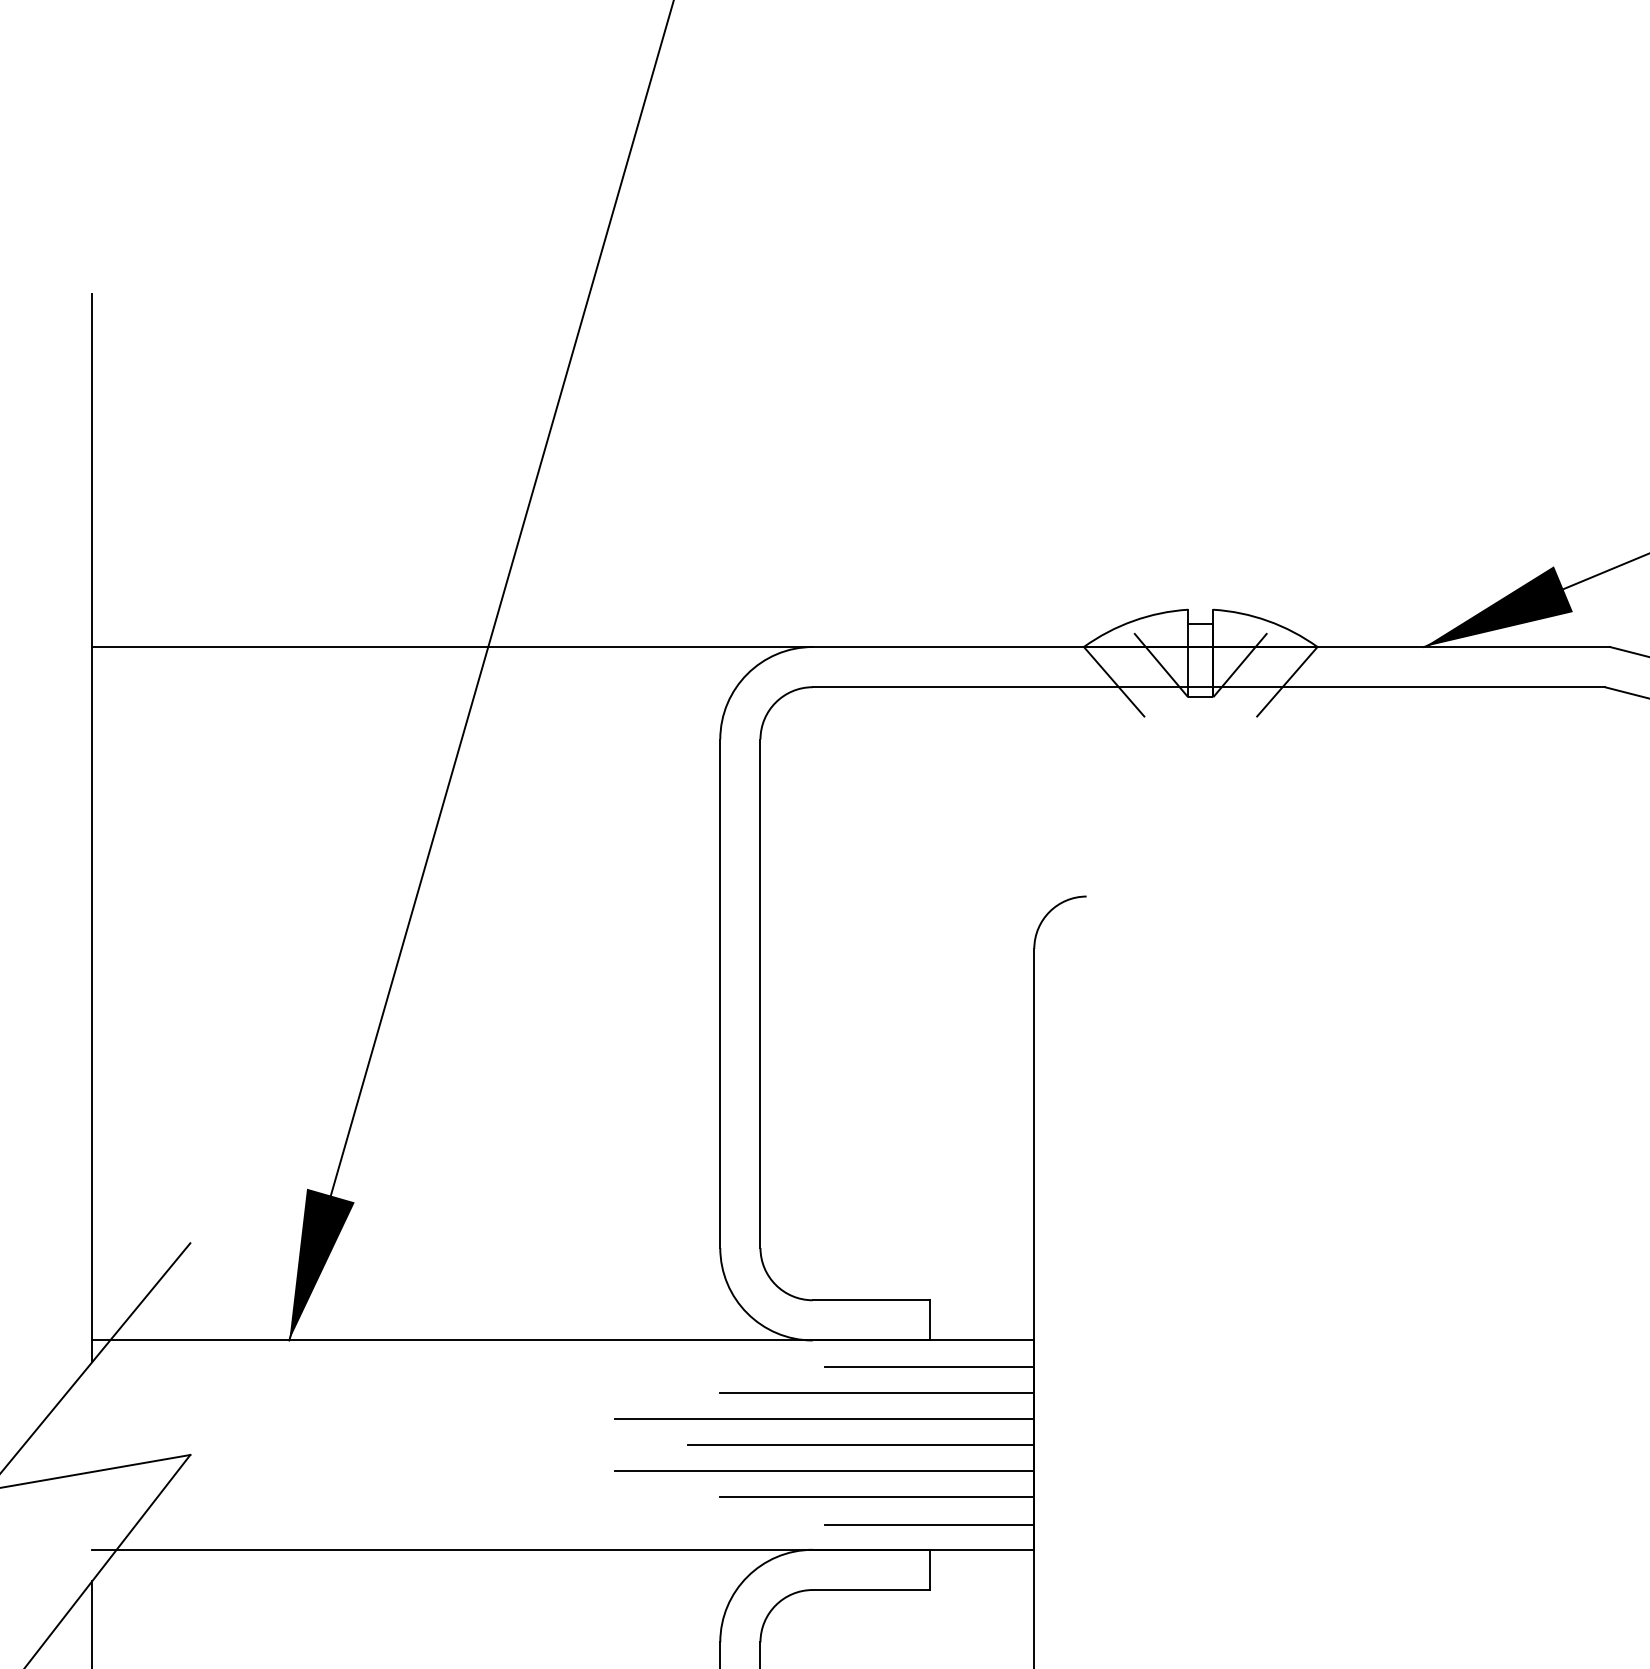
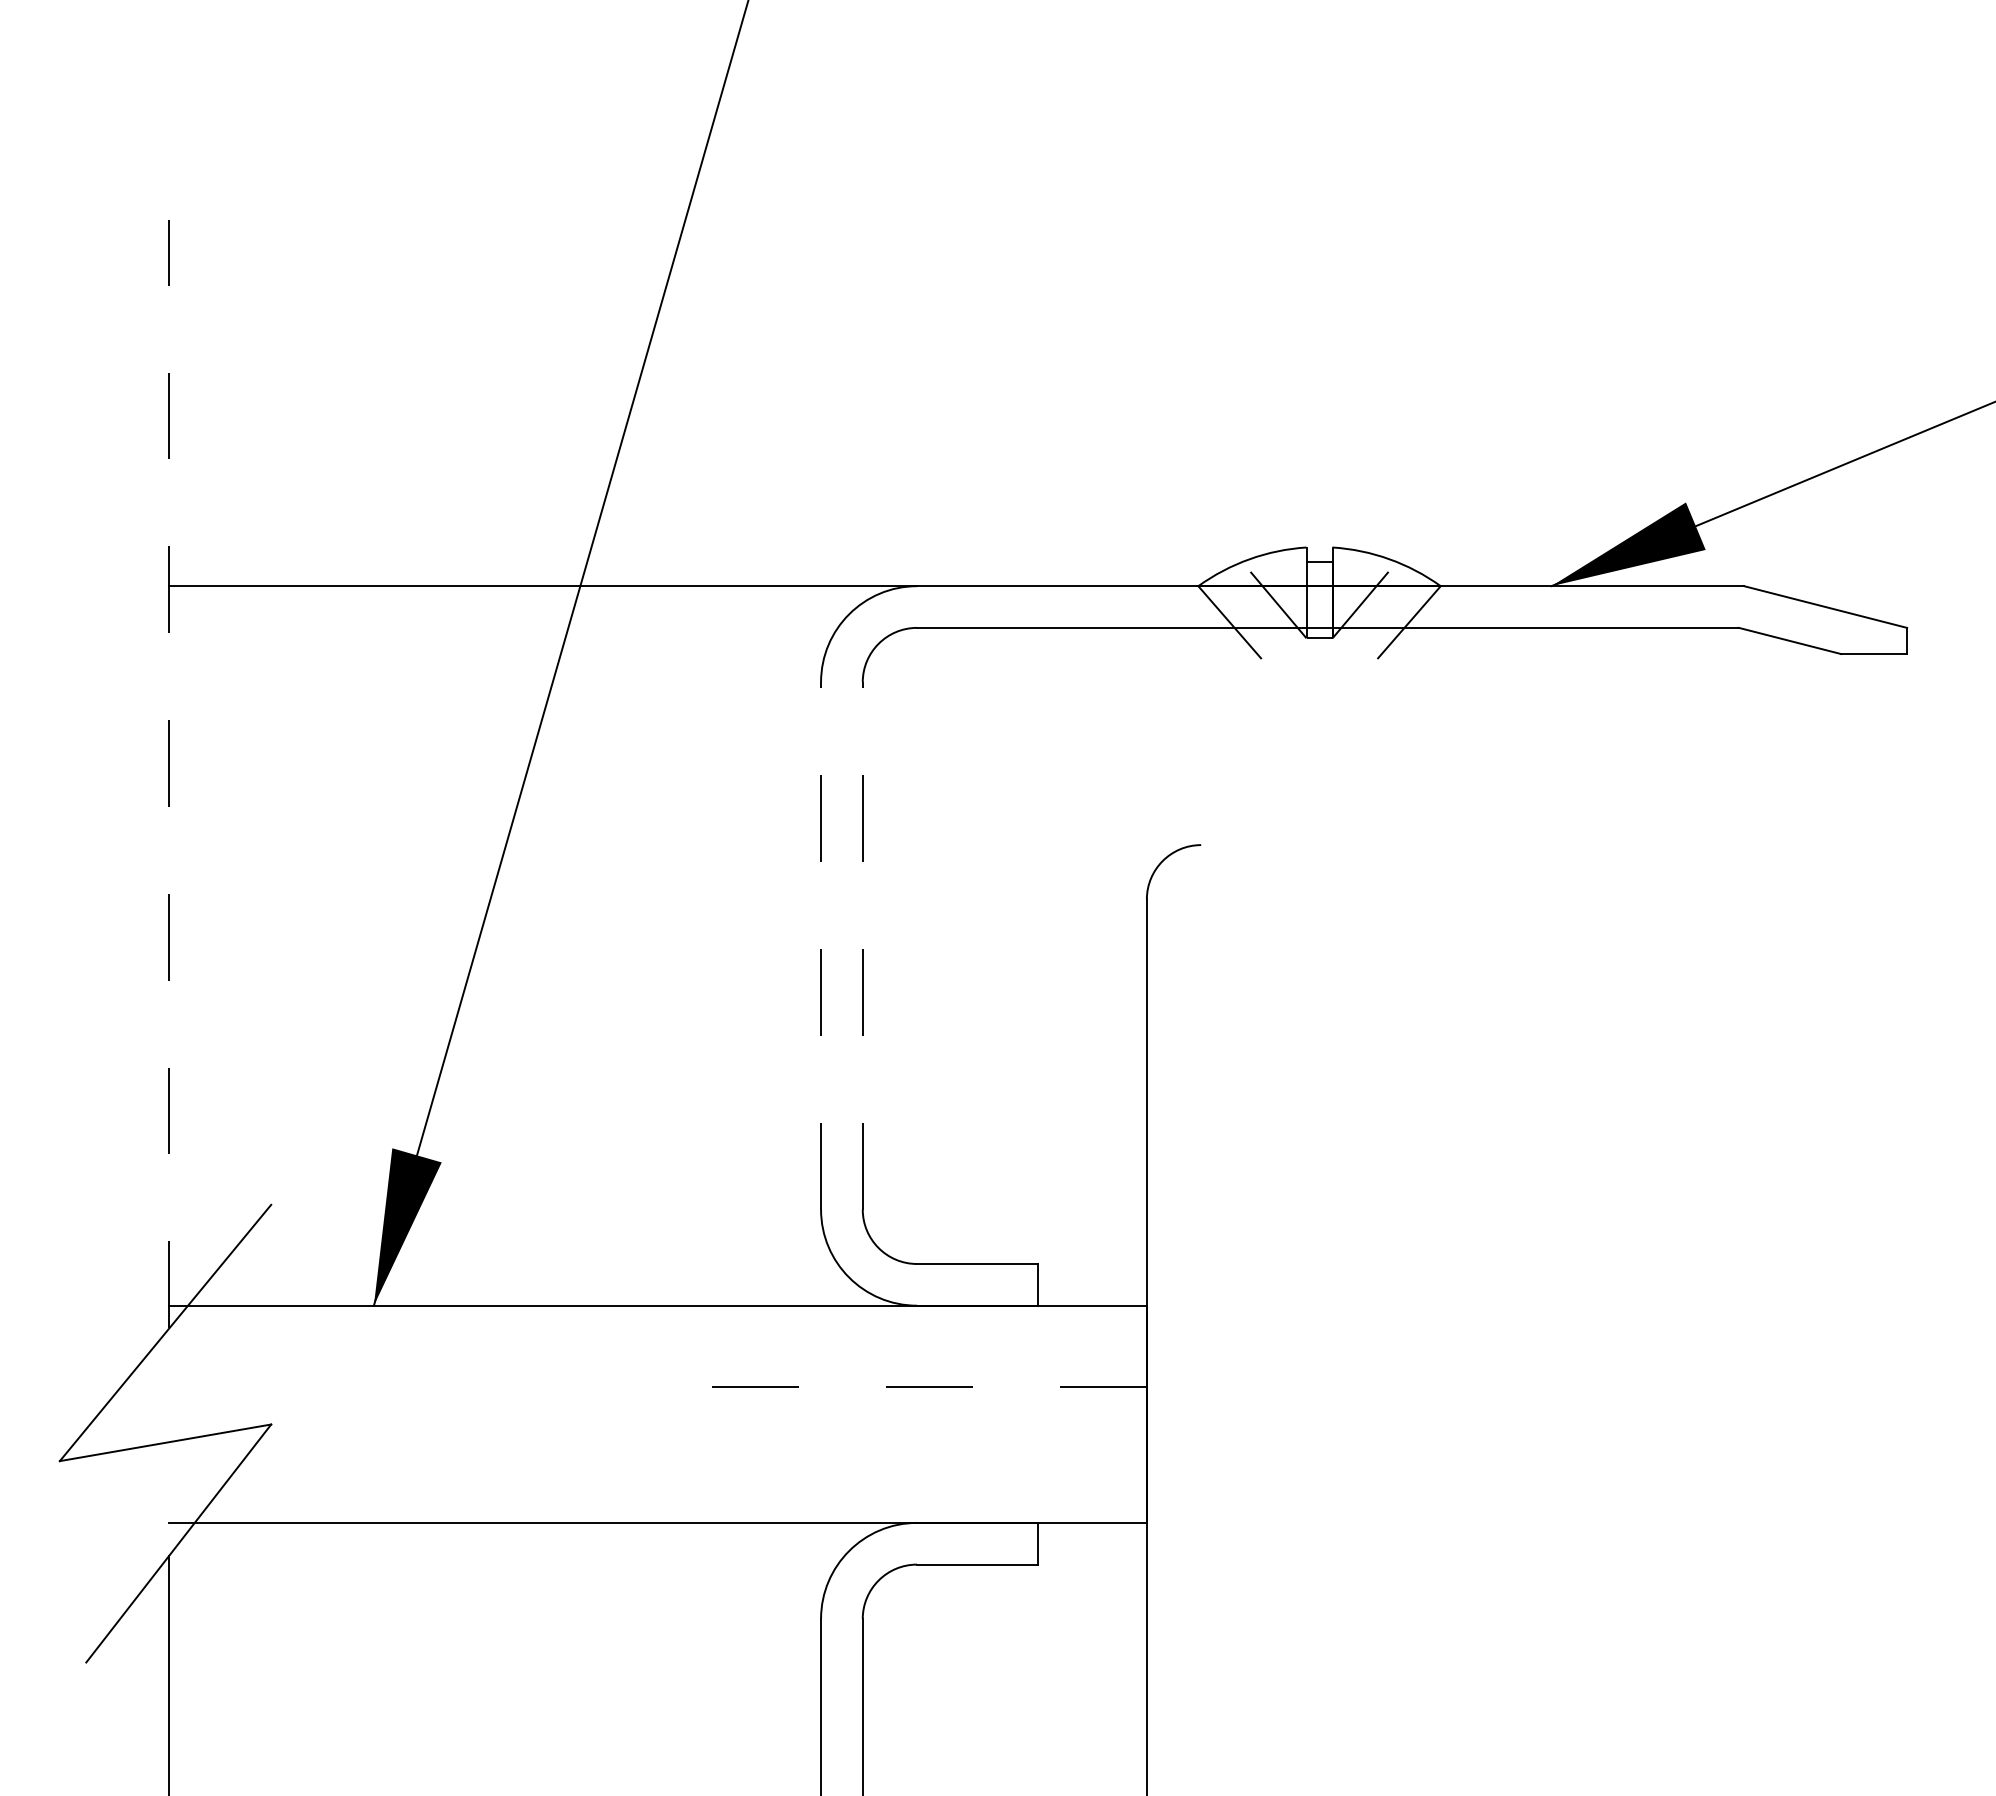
line: (92, 827) -> (169, 773), solid -> dashed
line: (720, 993) -> (821, 945), solid -> dashed
line: (760, 993) -> (862, 945), solid -> dashed
line: (928, 1367) -> (1037, 1333), removed
line: (876, 1393) -> (983, 1360), removed
line: (823, 1419) -> (928, 1387), solid -> dashed
line: (861, 1445) -> (967, 1414), removed
line: (824, 1471) -> (929, 1441), removed
line: (876, 1497) -> (983, 1468), removed
line: (928, 1524) -> (1037, 1496), removed

